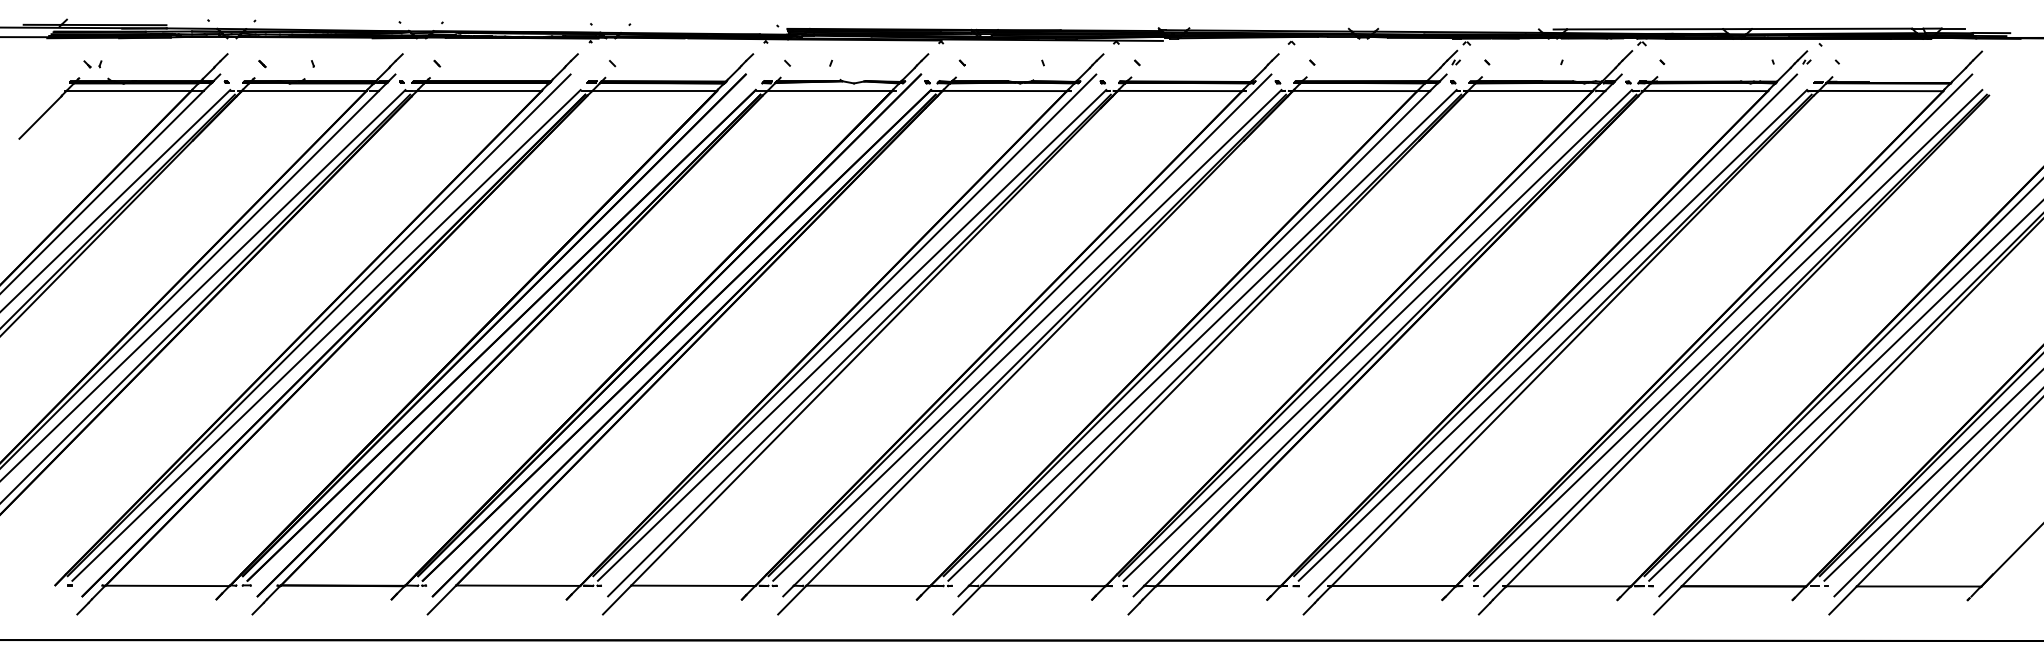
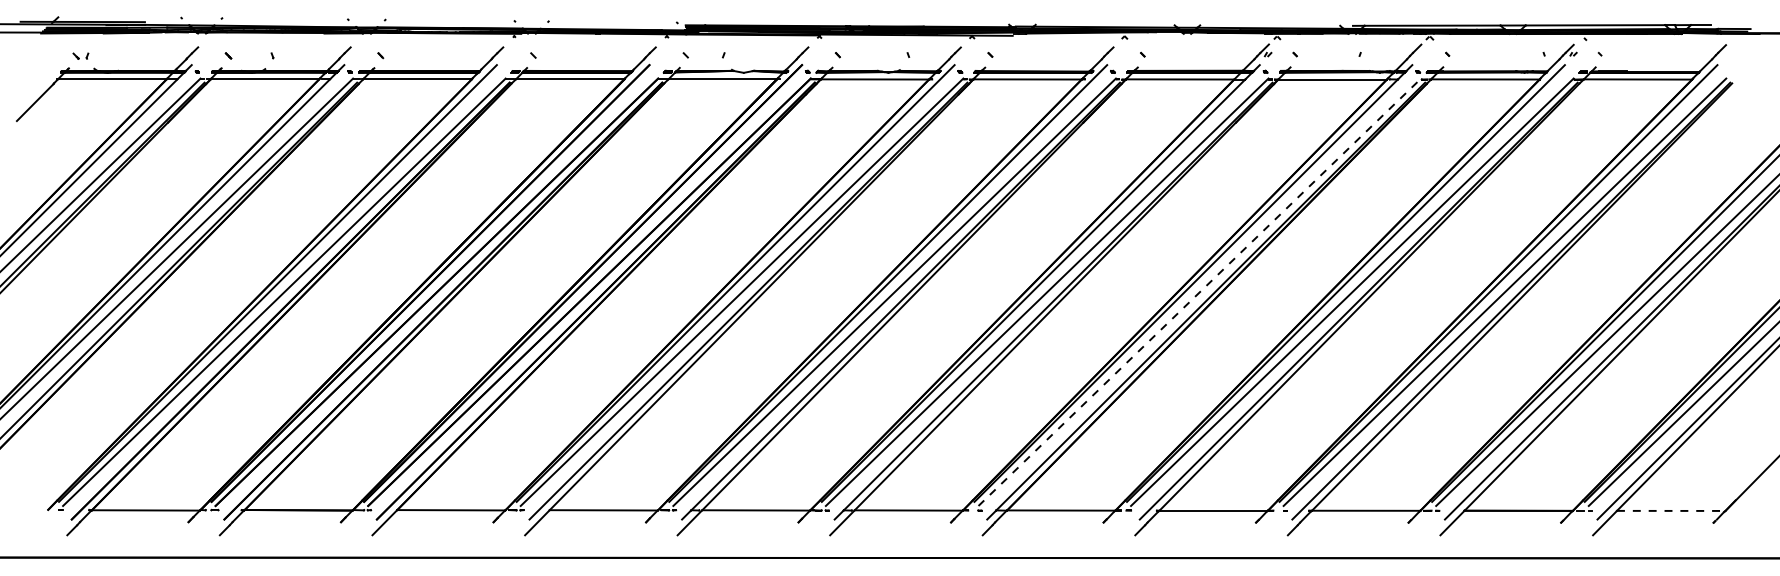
line: (1377, 335) -> (1199, 292), solid -> dashed
line: (1919, 585) -> (1671, 510), solid -> dashed

